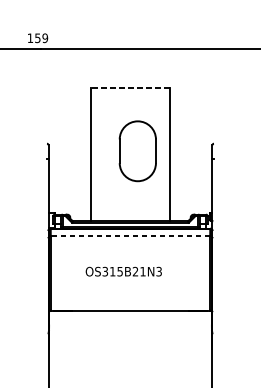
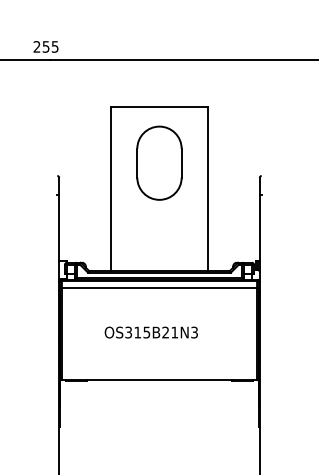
text: (37, 37) -> (45, 46), 159 -> 255
line: (130, 87) -> (159, 107), dashed -> solid
part: (137, 150) -> (159, 162), moved
line: (130, 235) -> (159, 288), dashed -> solid

